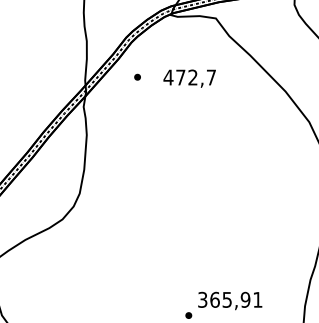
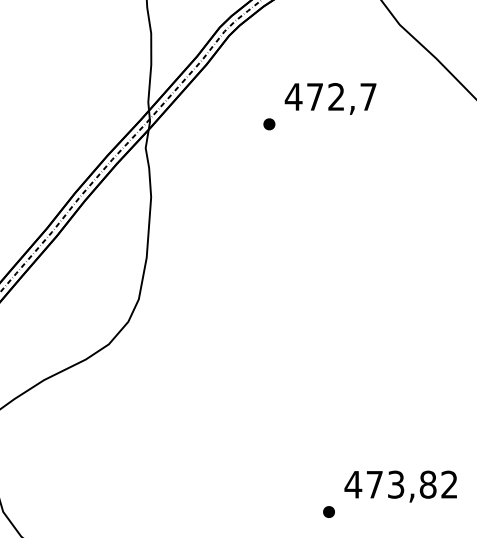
part: (137, 76) -> (269, 122), moved
text: (229, 299) -> (400, 484), 365,91 -> 473,82

